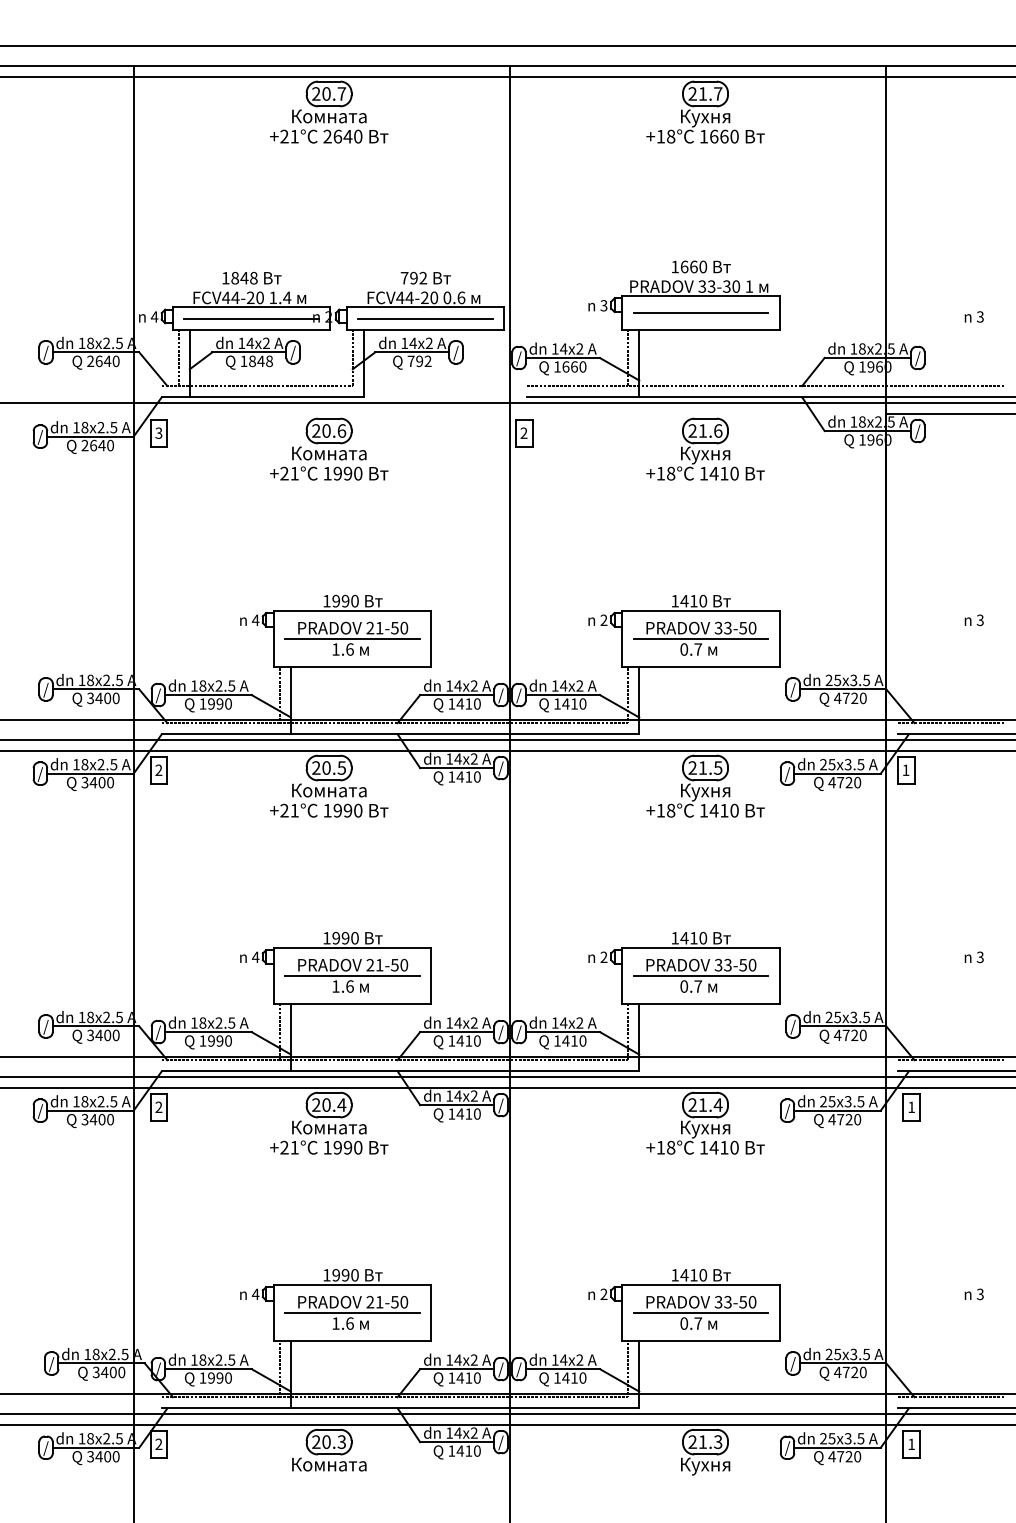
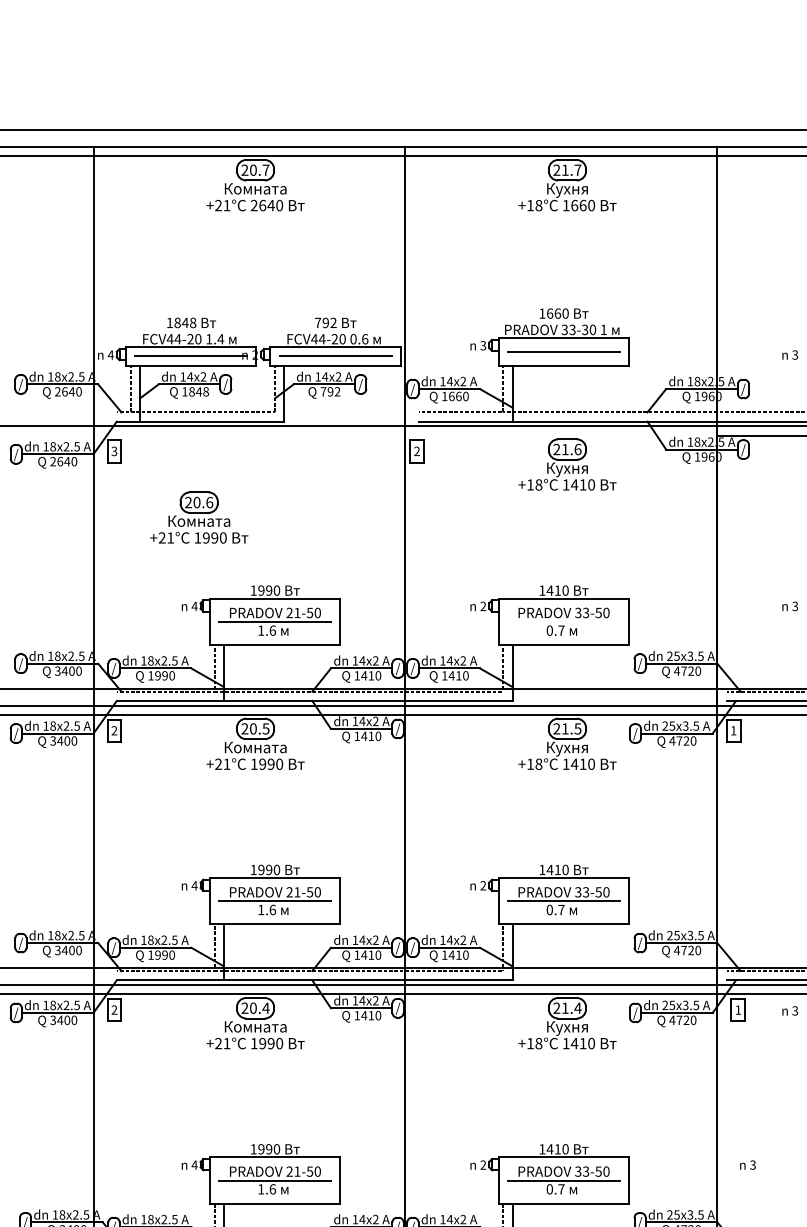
part: (329, 448) -> (199, 517), moved
line: (700, 638) -> (563, 621), removed
text: (973, 957) -> (789, 1011), moved
text: (973, 1294) -> (747, 1165), moved

